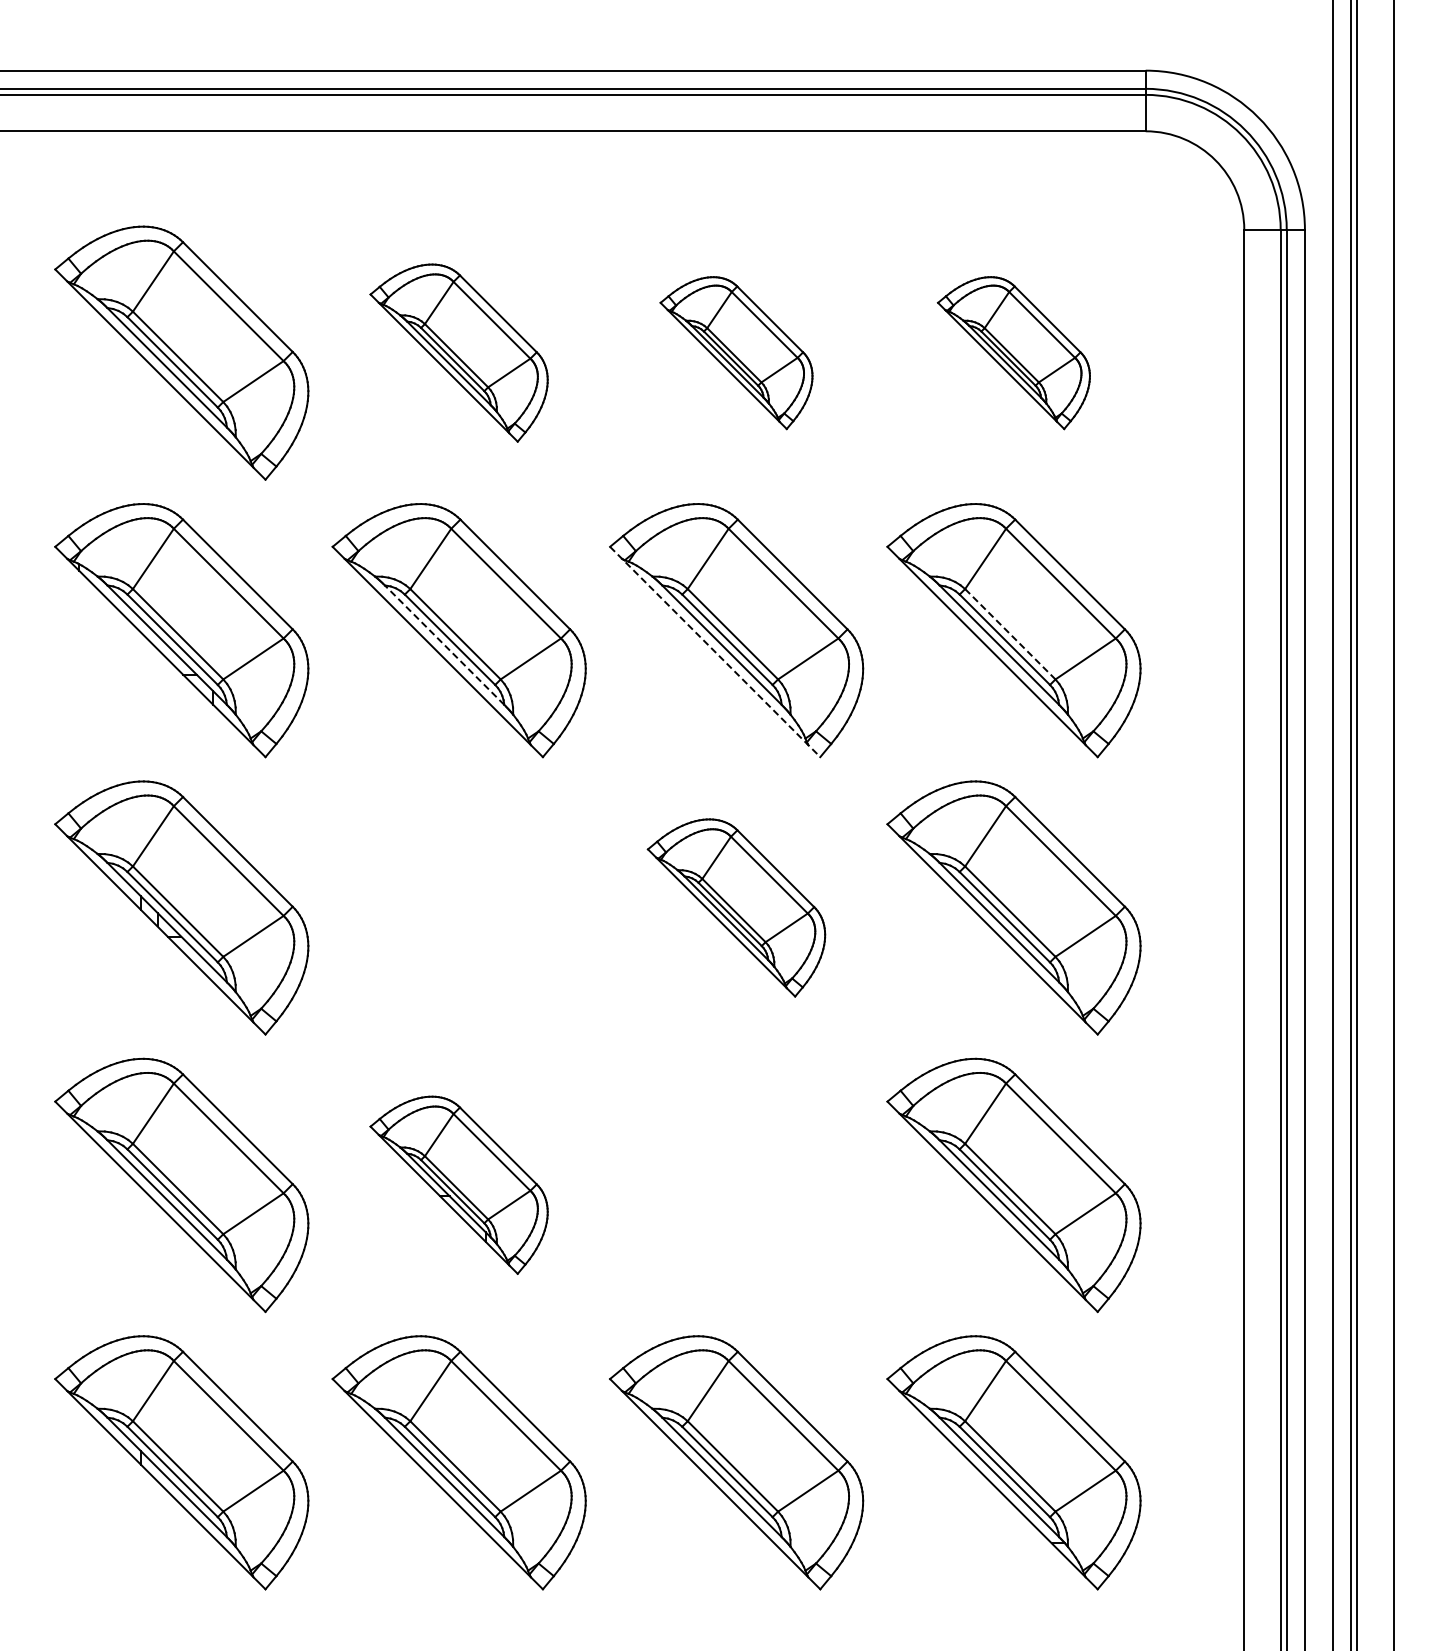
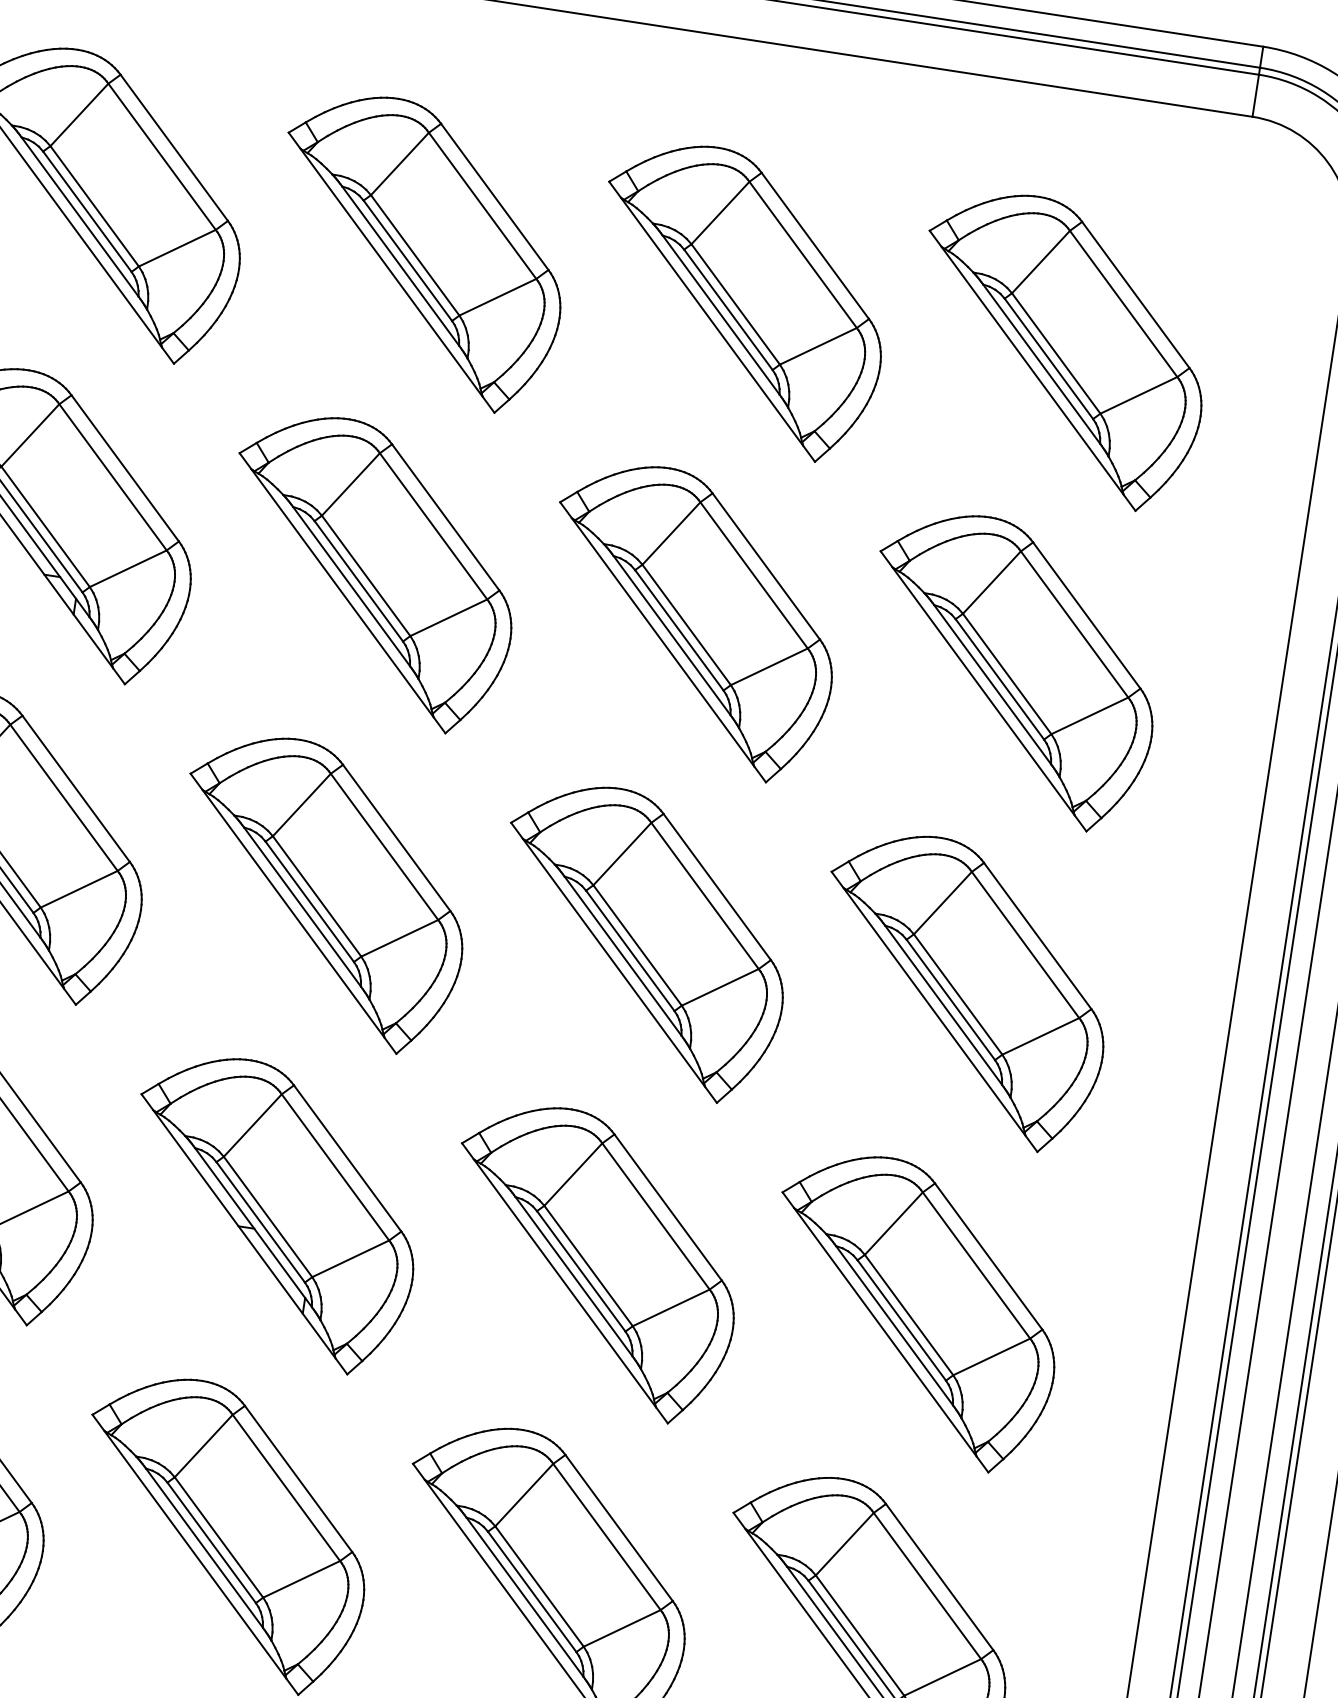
part: (458, 352) -> (419, 250), size x1.43
part: (736, 352) -> (740, 300), size x1.67
part: (1013, 352) -> (1060, 349), size x1.67
line: (1010, 634) -> (1007, 674), dashed -> solid
line: (444, 645) -> (351, 586), dashed -> solid
line: (715, 651) -> (663, 641), dashed -> solid
part: (458, 907) -> (321, 892), added
part: (736, 907) -> (642, 941), size x1.43
part: (458, 1184) -> (272, 1212), size x1.43
part: (736, 1185) -> (593, 1262), added

